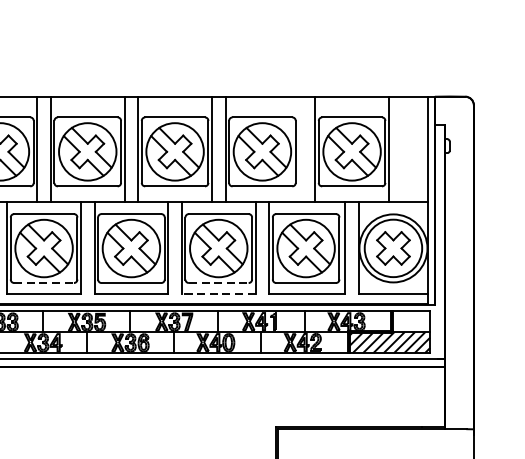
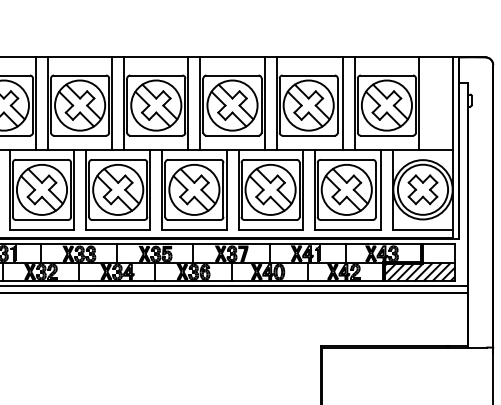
line: (301, 149) -> (342, 103), added
line: (44, 282) -> (118, 219), dashed -> solid
line: (219, 282) -> (271, 219), dashed -> solid
line: (218, 293) -> (270, 229), dashed -> solid

